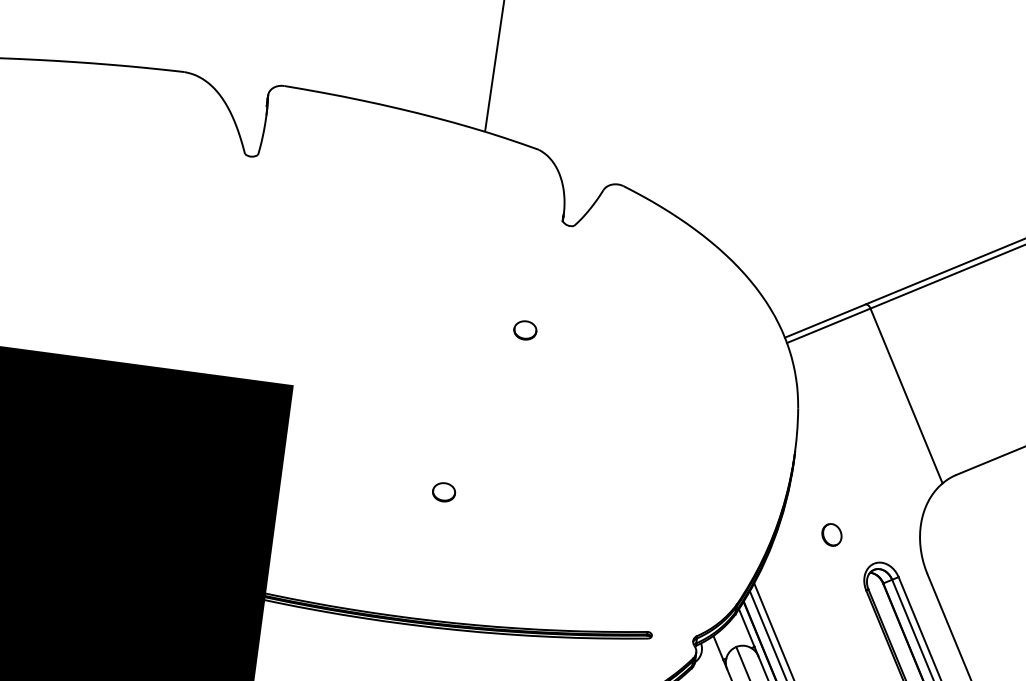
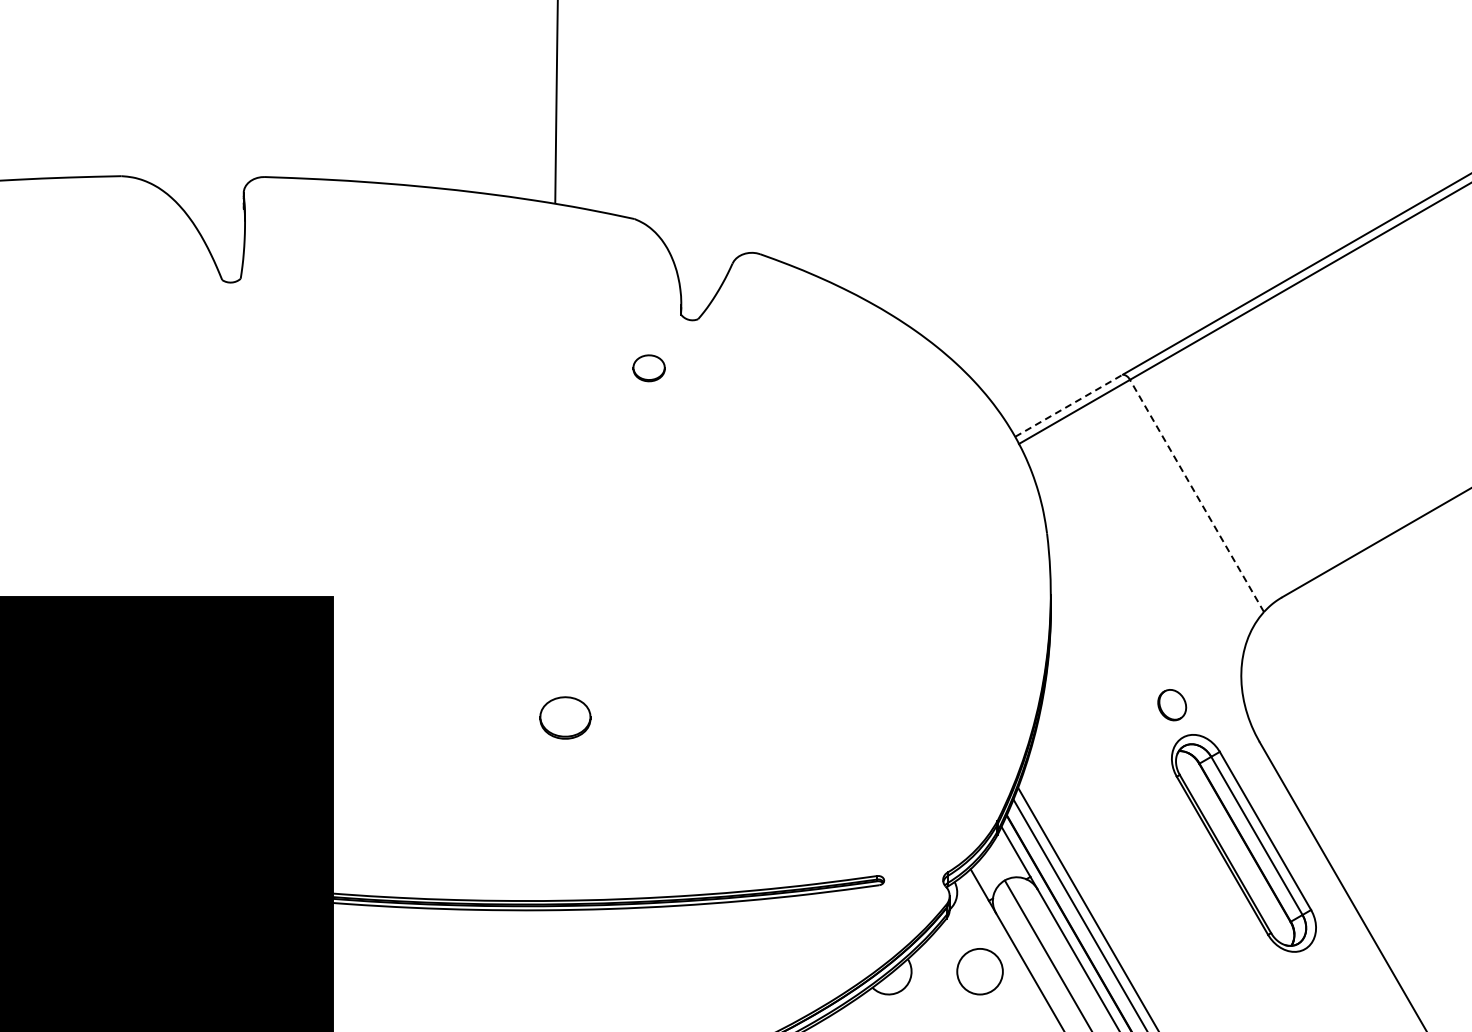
line: (825, 320) -> (1069, 405), solid -> dashed
part: (524, 330) -> (648, 368), moved
line: (906, 395) -> (1196, 495), solid -> dashed
part: (443, 491) -> (564, 717), size x1.6
part: (832, 535) -> (1172, 705), moved

